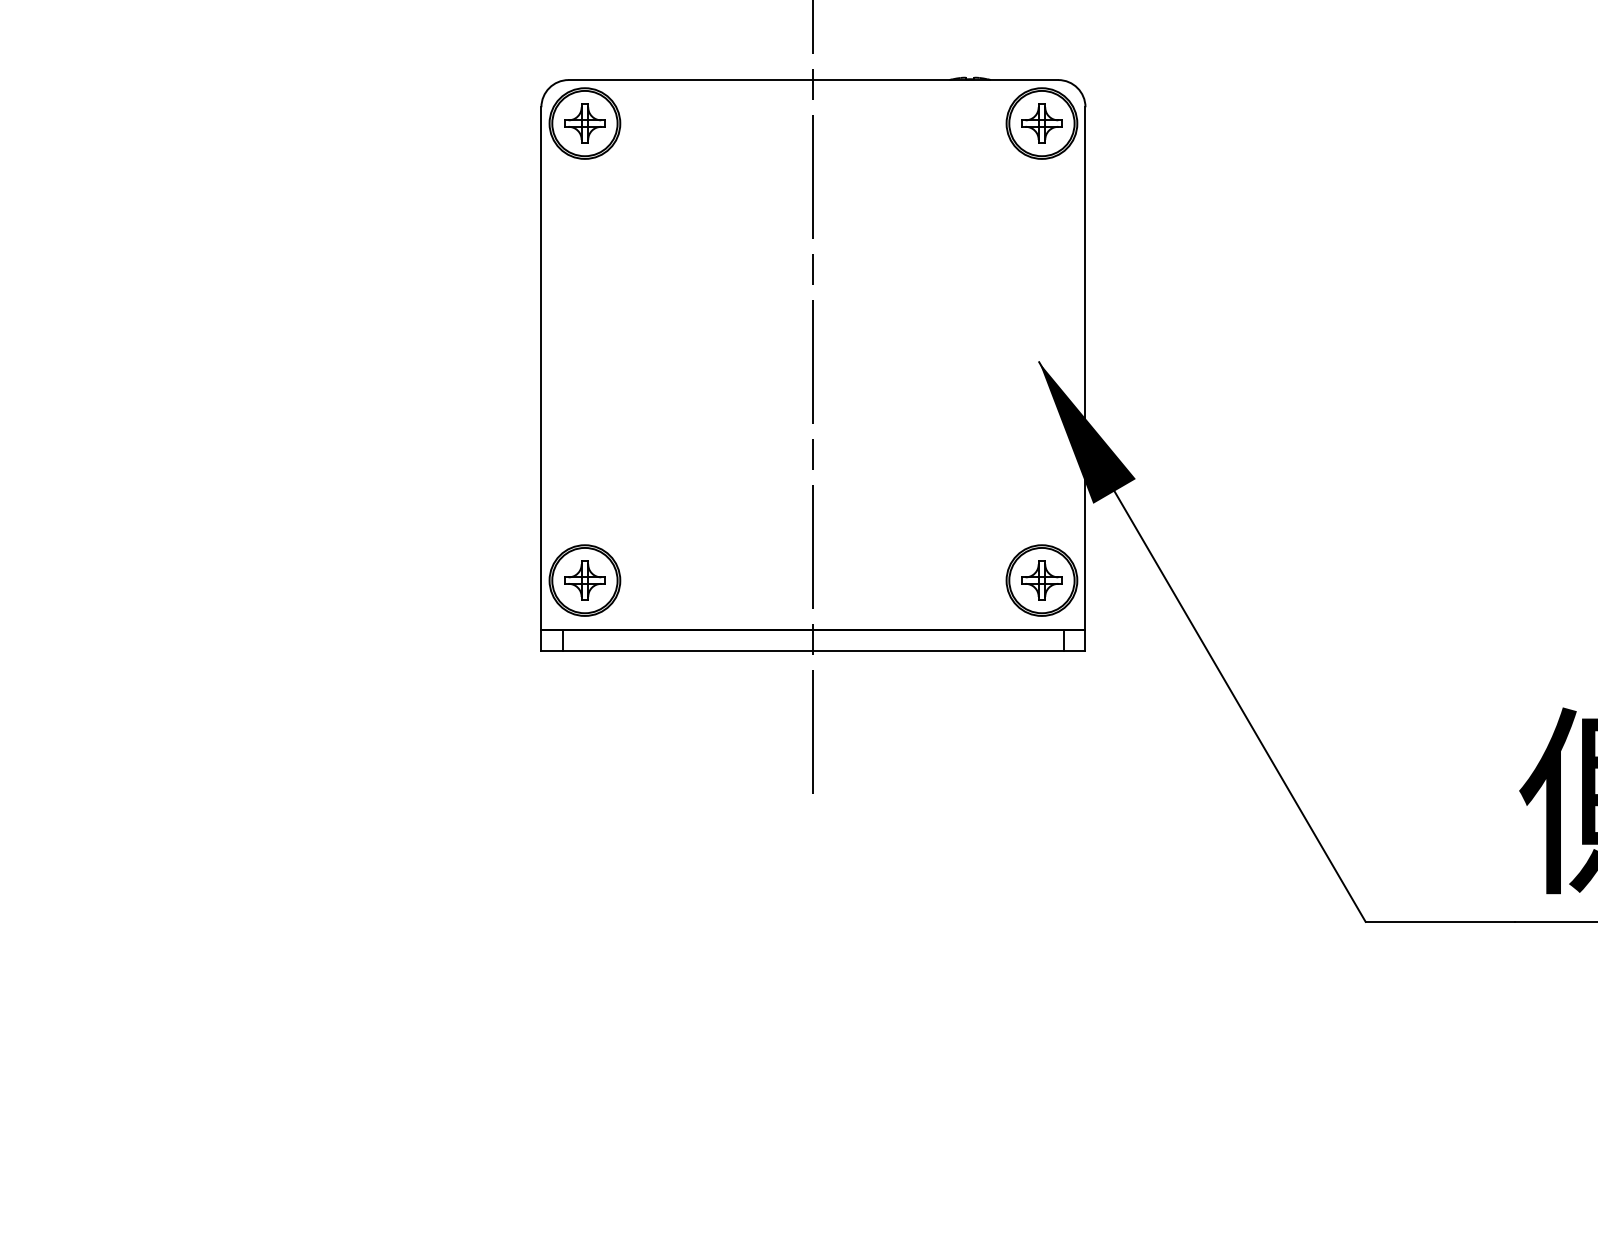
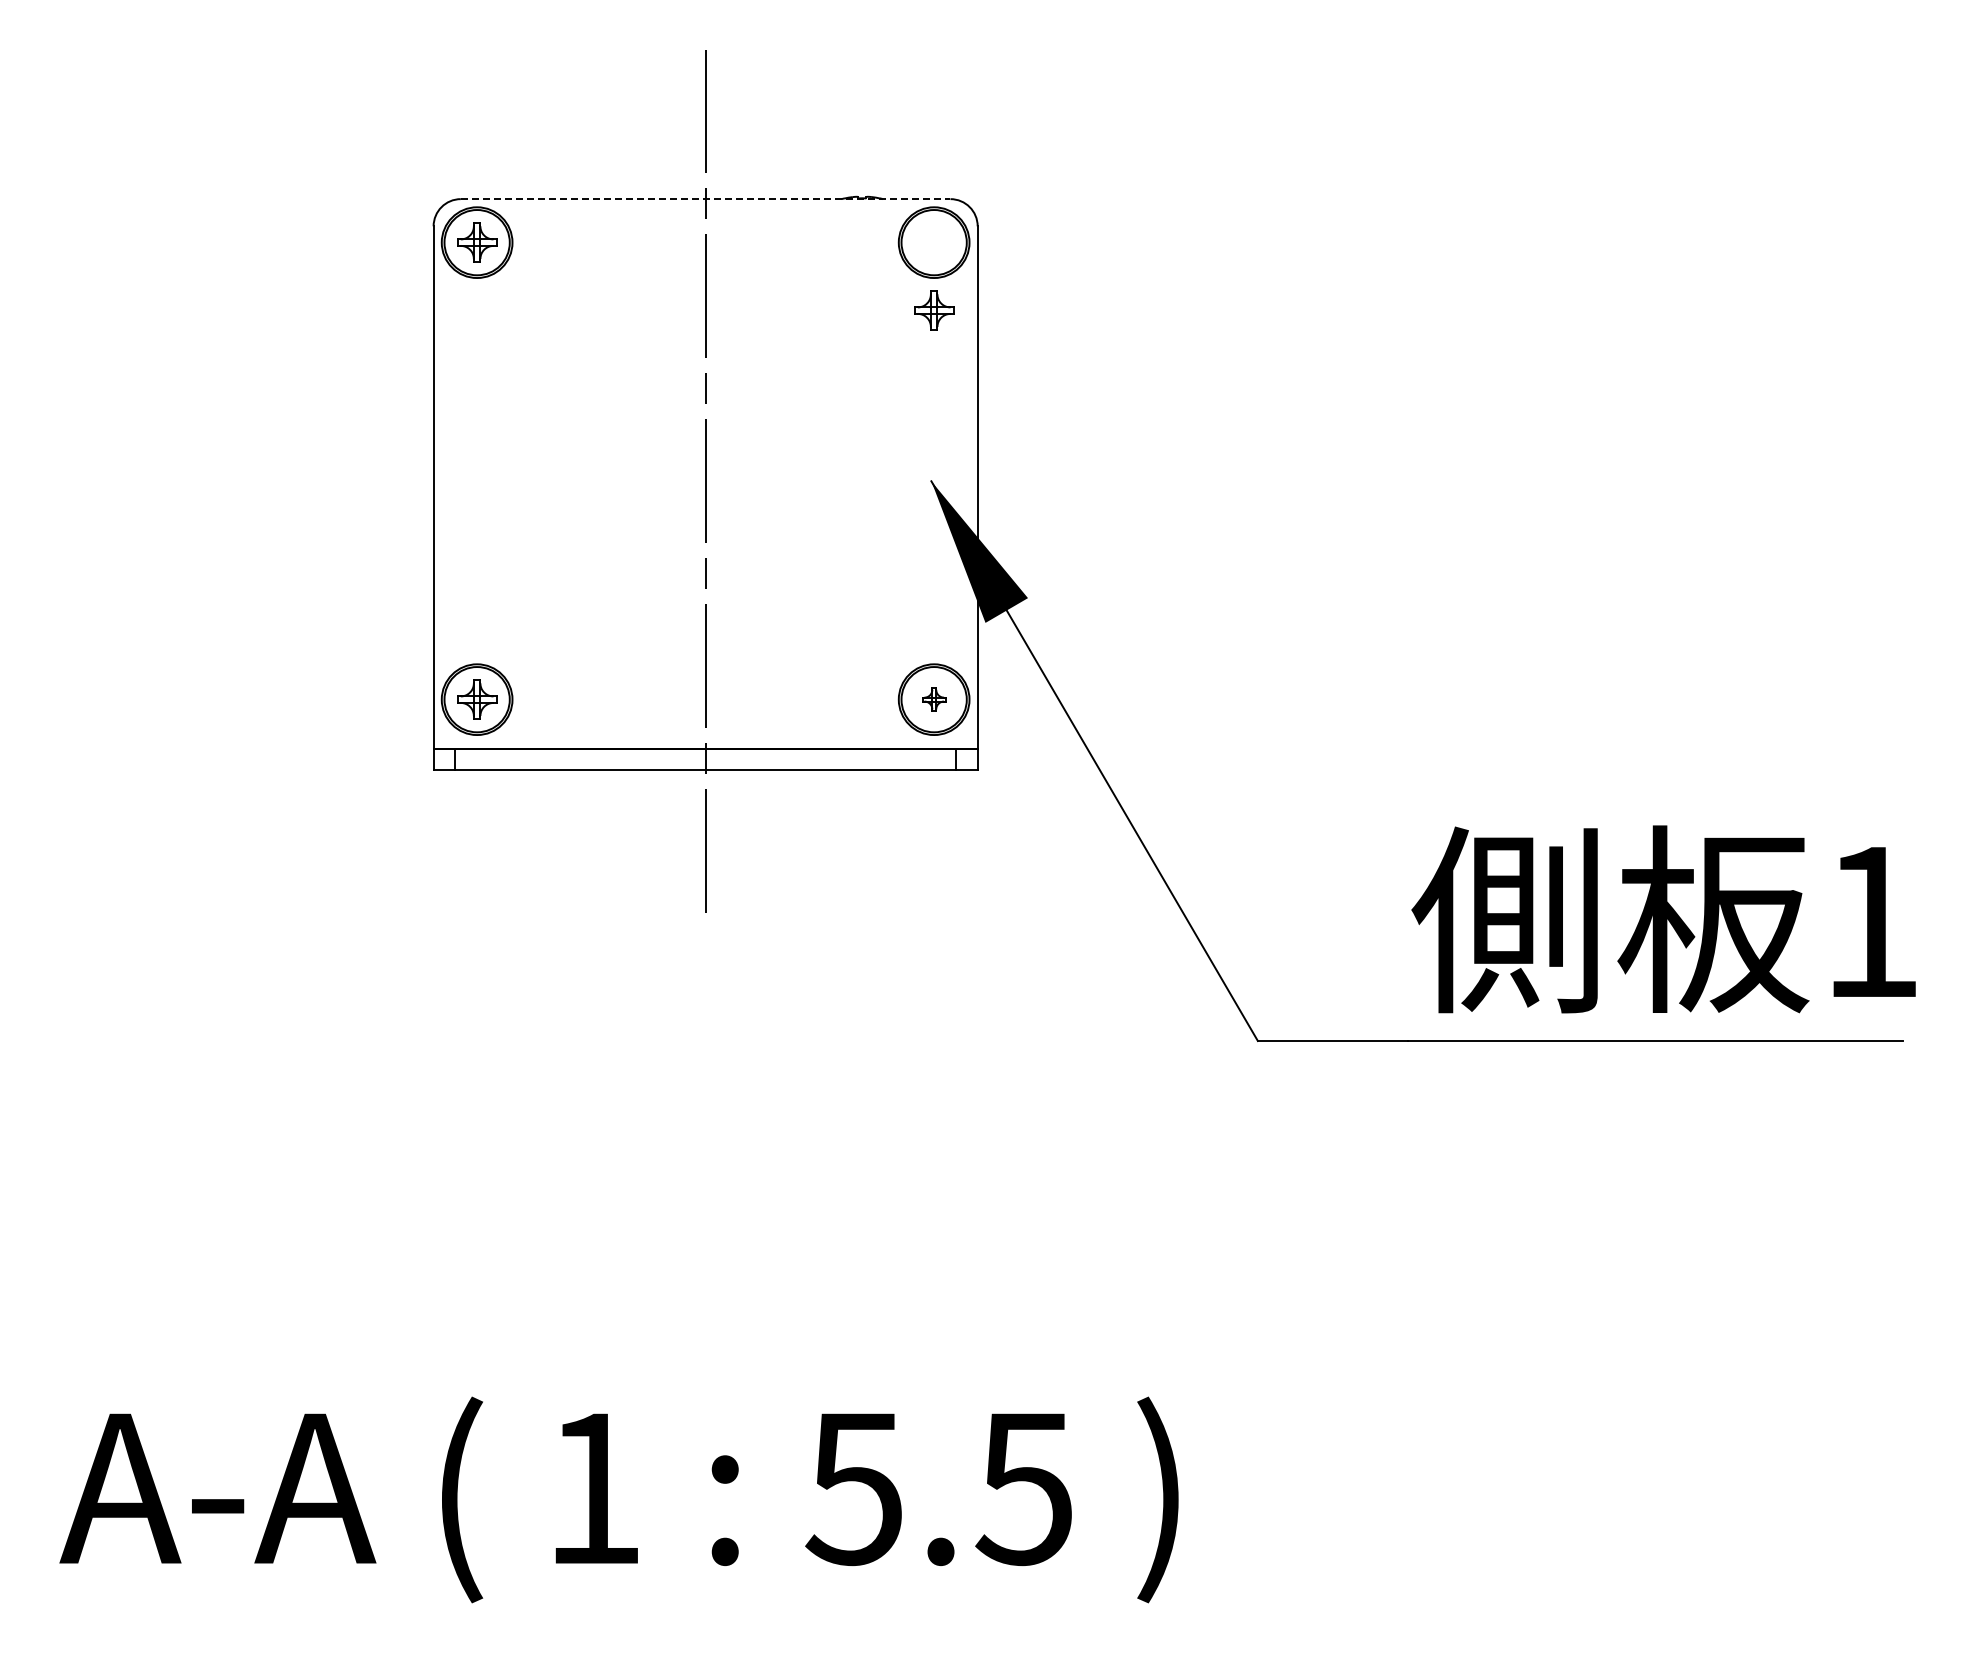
line: (813, 80) -> (705, 199), solid -> dashed
part: (1042, 123) -> (934, 310), moved
part: (1042, 580) -> (934, 699), size x0.6

